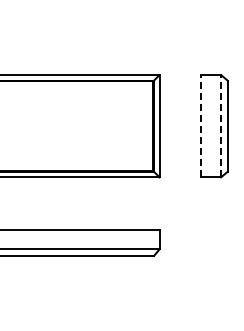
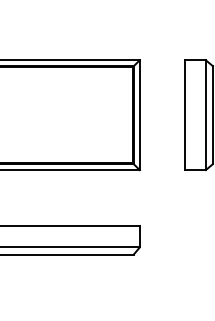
line: (201, 125) -> (184, 114), dashed -> solid
line: (221, 125) -> (206, 114), dashed -> solid

